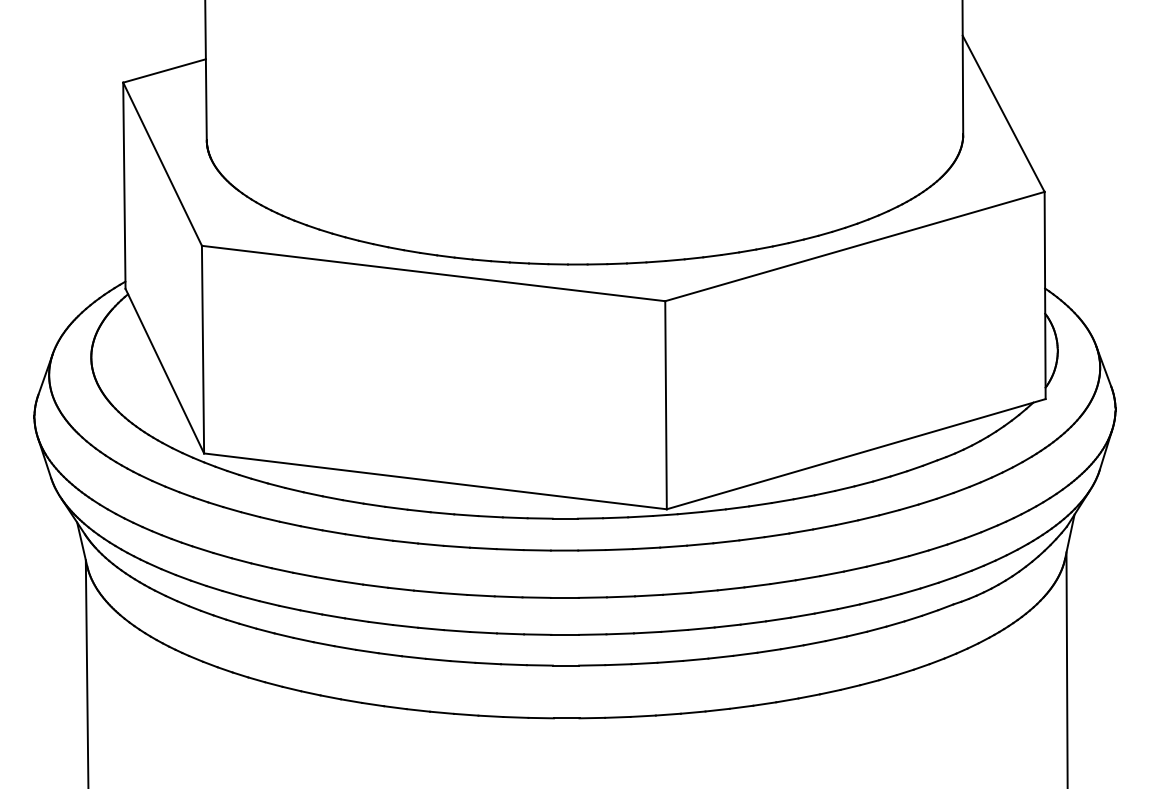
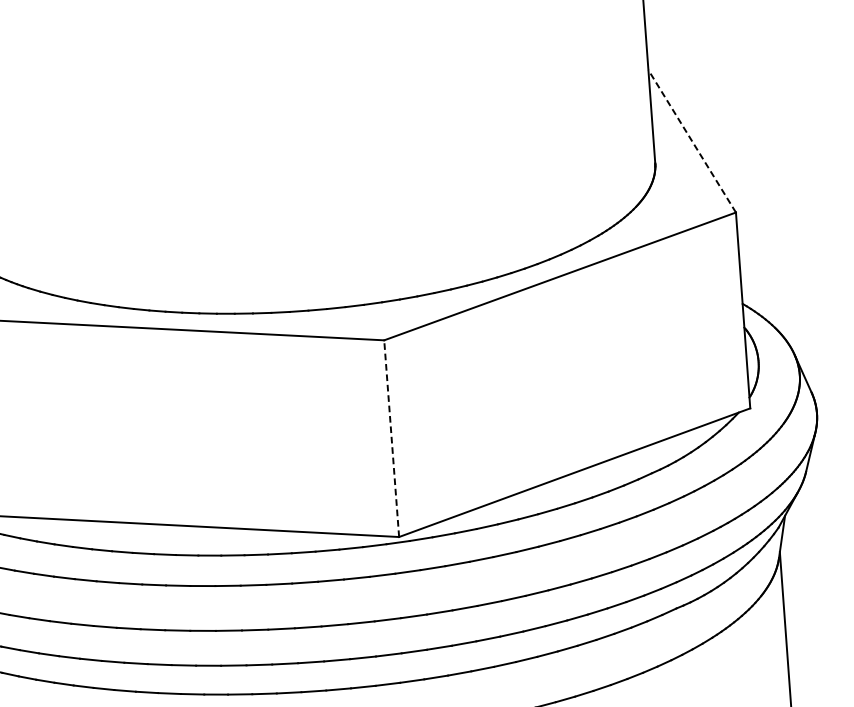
line: (1003, 113) -> (692, 141), solid -> dashed
line: (666, 404) -> (392, 437), solid -> dashed

